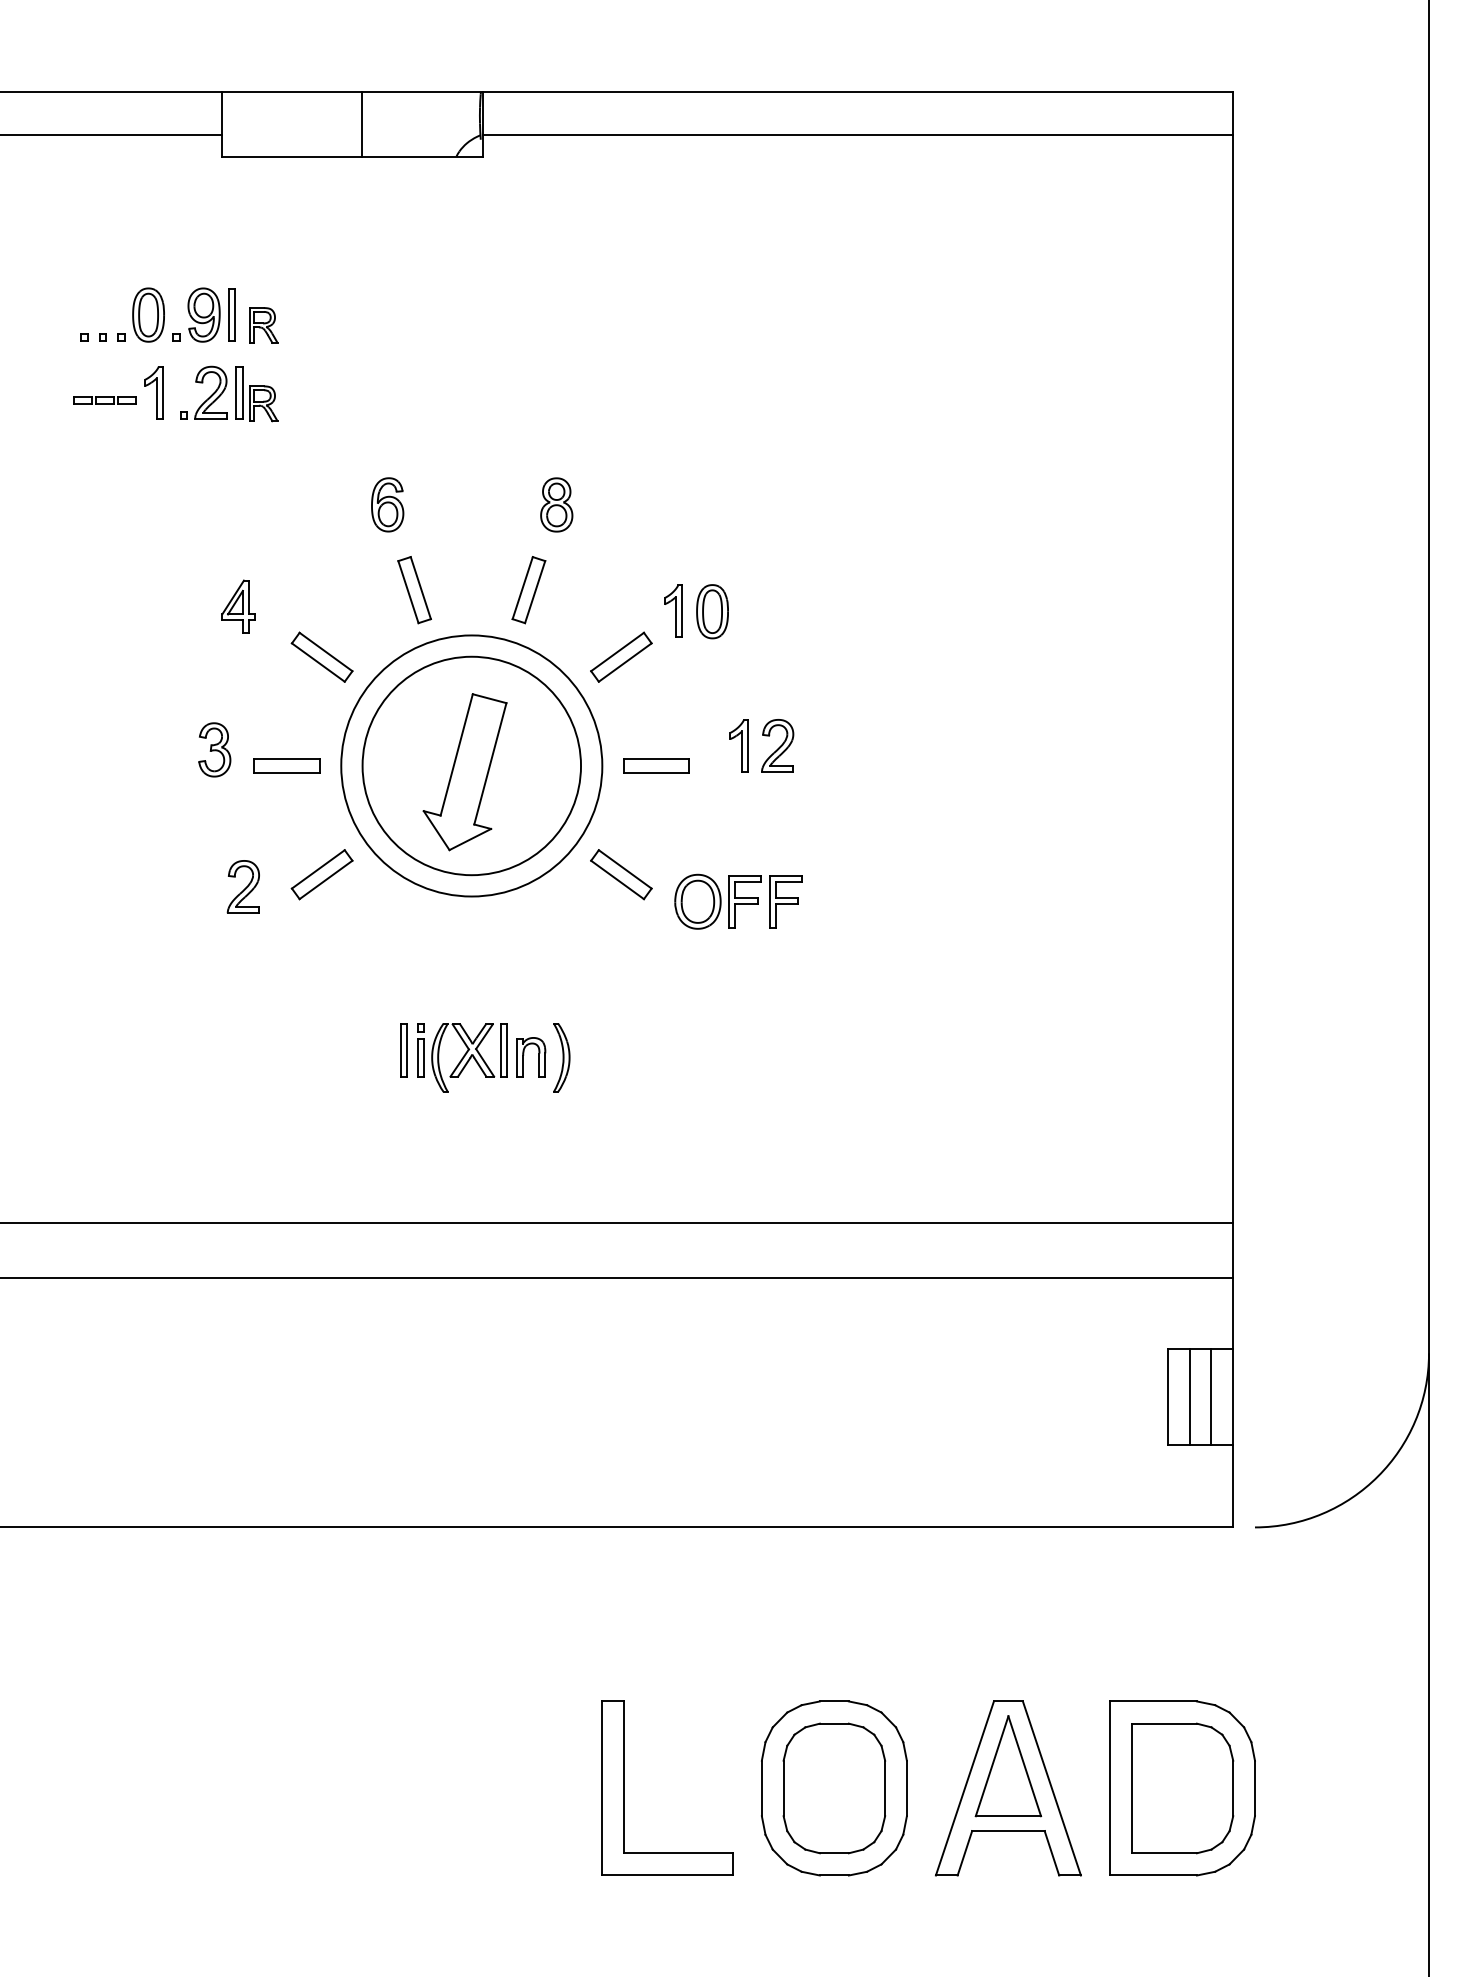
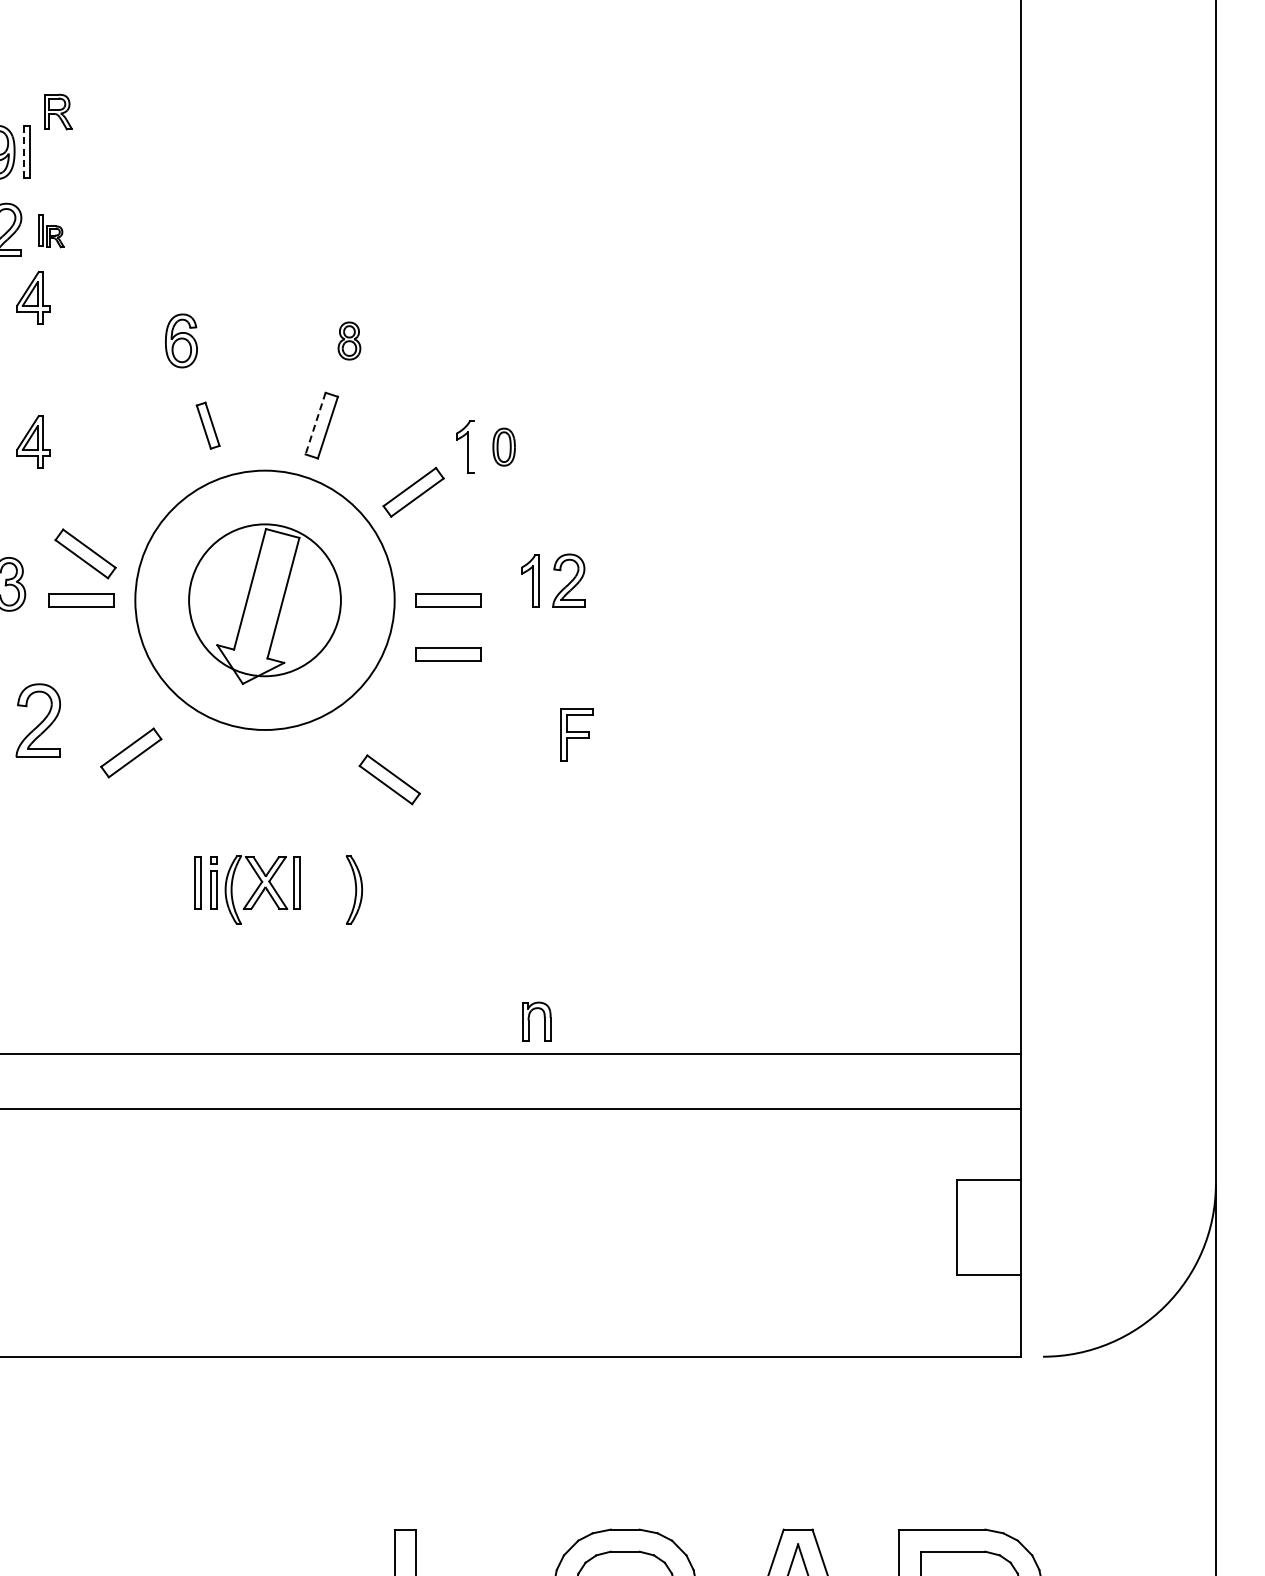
line: (228, 315) -> (23, 152), solid -> dashed
part: (263, 325) -> (58, 112), moved
part: (256, 394) -> (51, 231), size x0.6
part: (238, 461) -> (33, 297), added
part: (556, 504) -> (349, 340), size x0.7
line: (522, 588) -> (315, 424), solid -> dashed
part: (414, 590) -> (208, 426), size x0.7
line: (682, 611) -> (474, 446), removed
part: (712, 611) -> (504, 446), size x0.7
part: (321, 656) -> (84, 553), moved
circle: (471, 765) -> (264, 599), size x0.7
part: (656, 820) -> (448, 654), added
part: (321, 874) -> (130, 752), moved
part: (621, 874) -> (389, 779), moved
part: (242, 886) -> (37, 720), size x1.4
part: (717, 901) -> (509, 734), removed
part: (538, 1057) -> (543, 1022), moved
line: (1189, 1396) -> (977, 1226), removed
line: (1211, 1396) -> (999, 1226), removed

